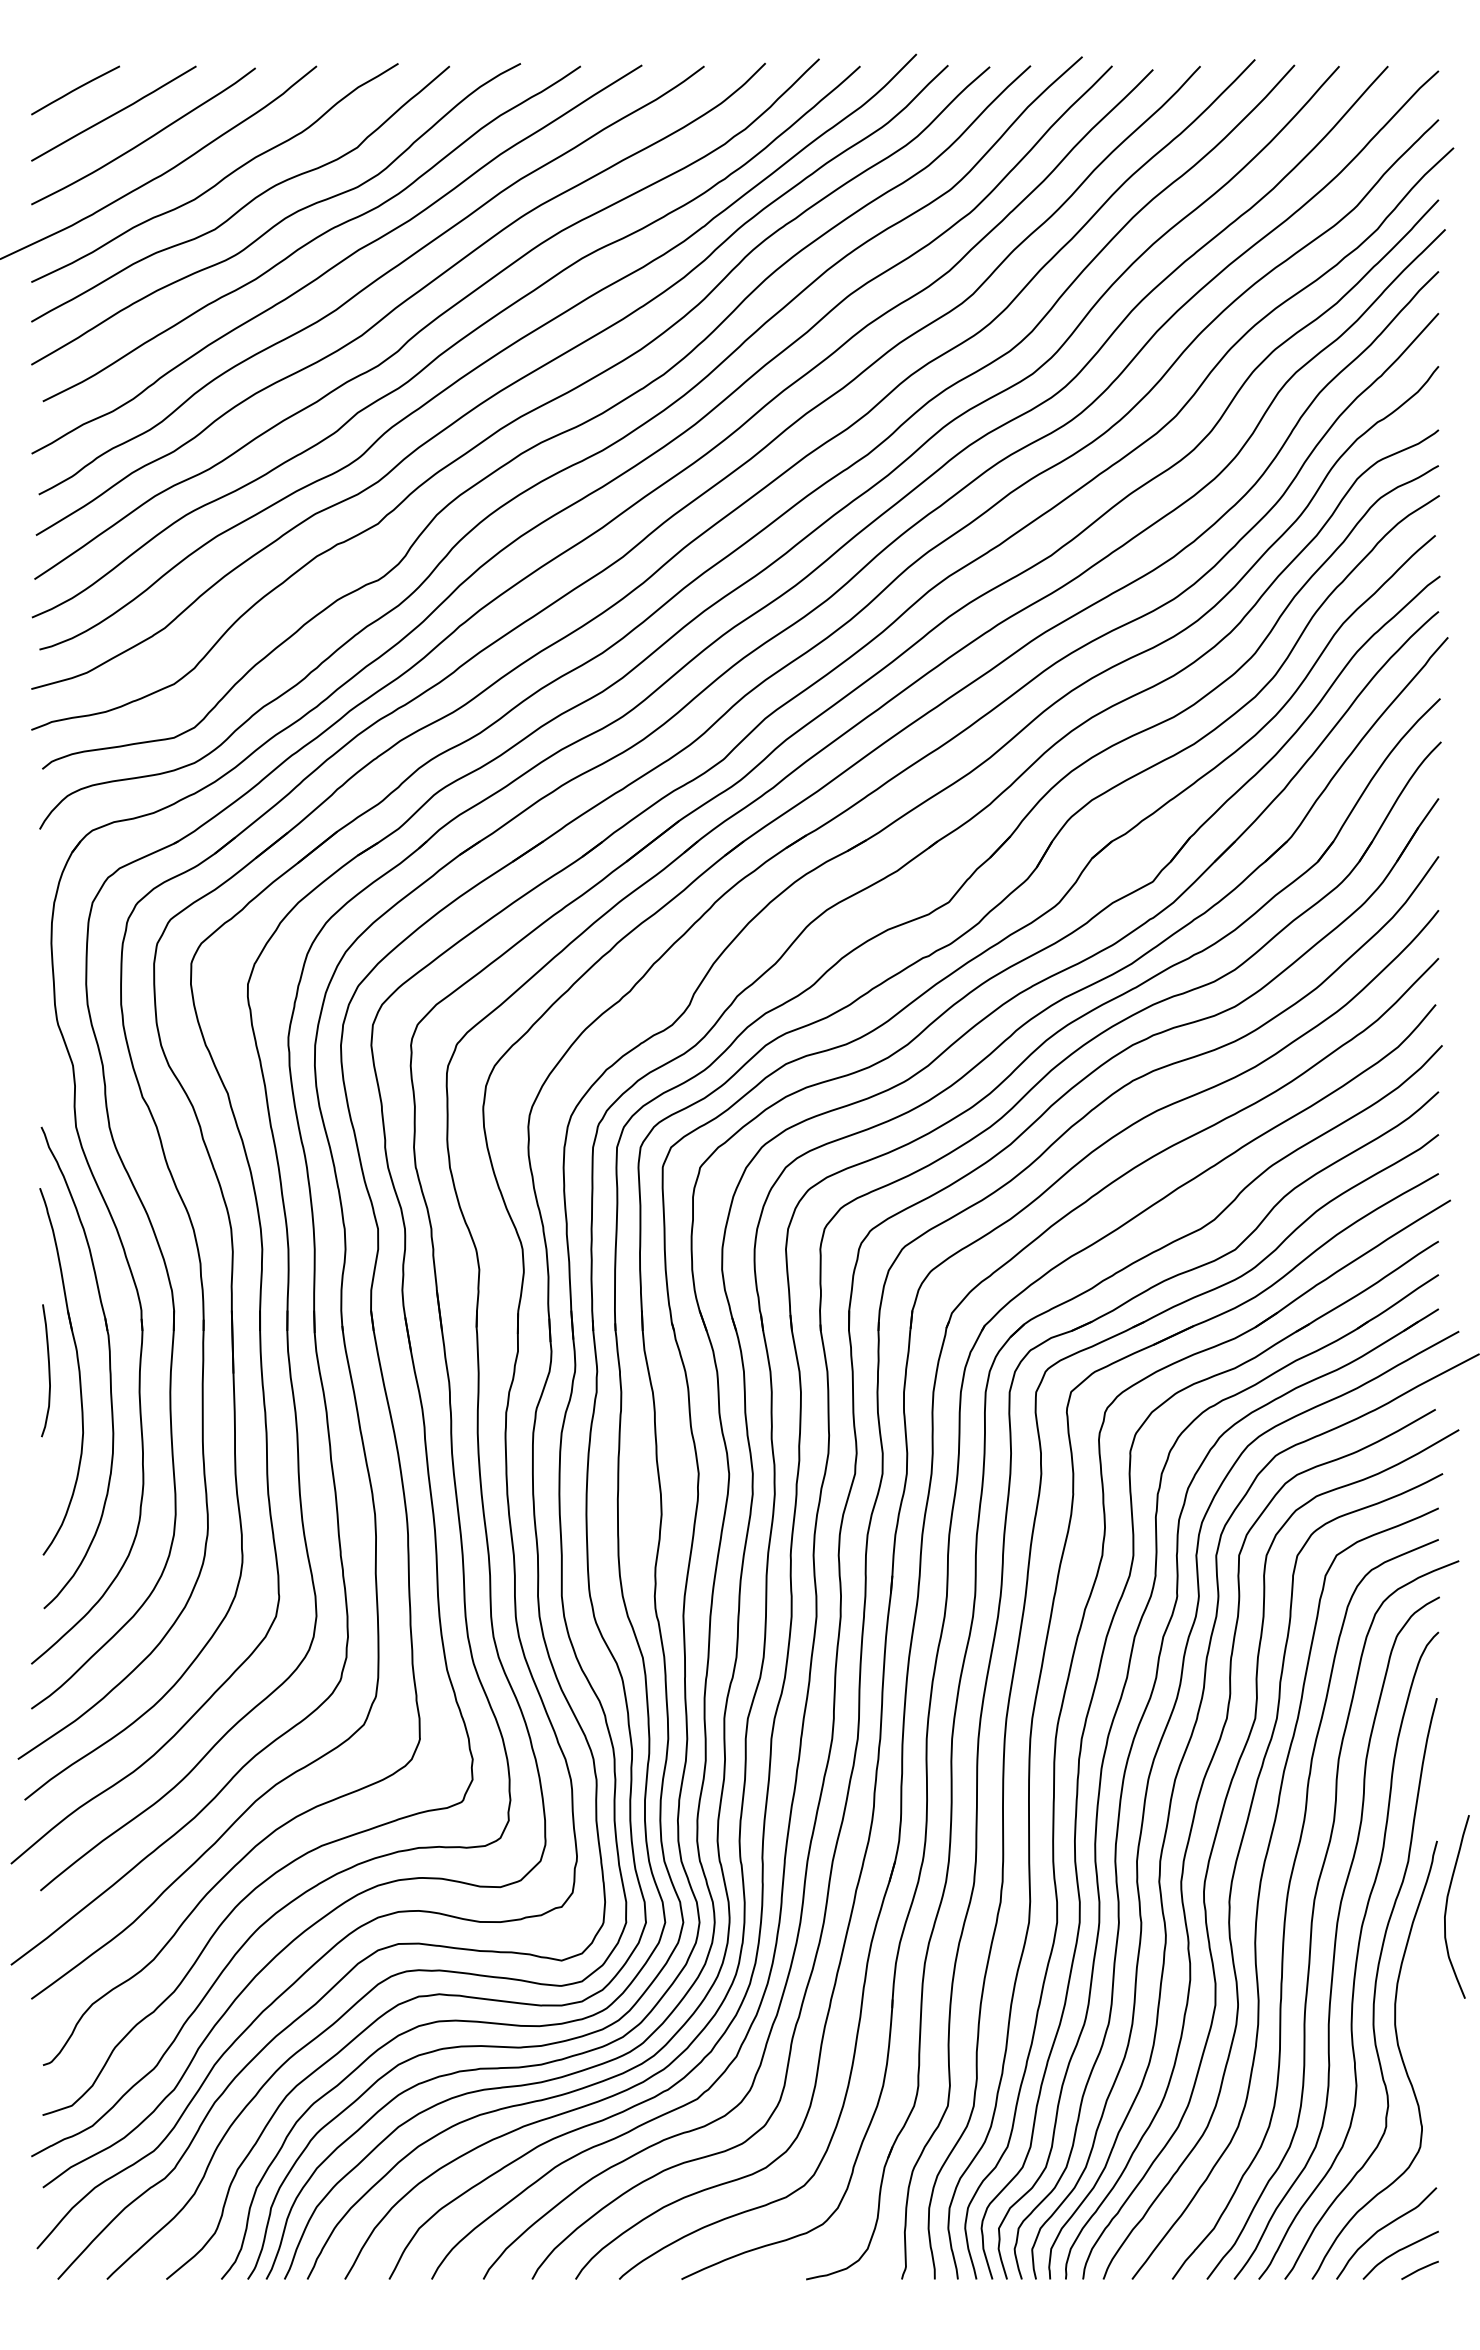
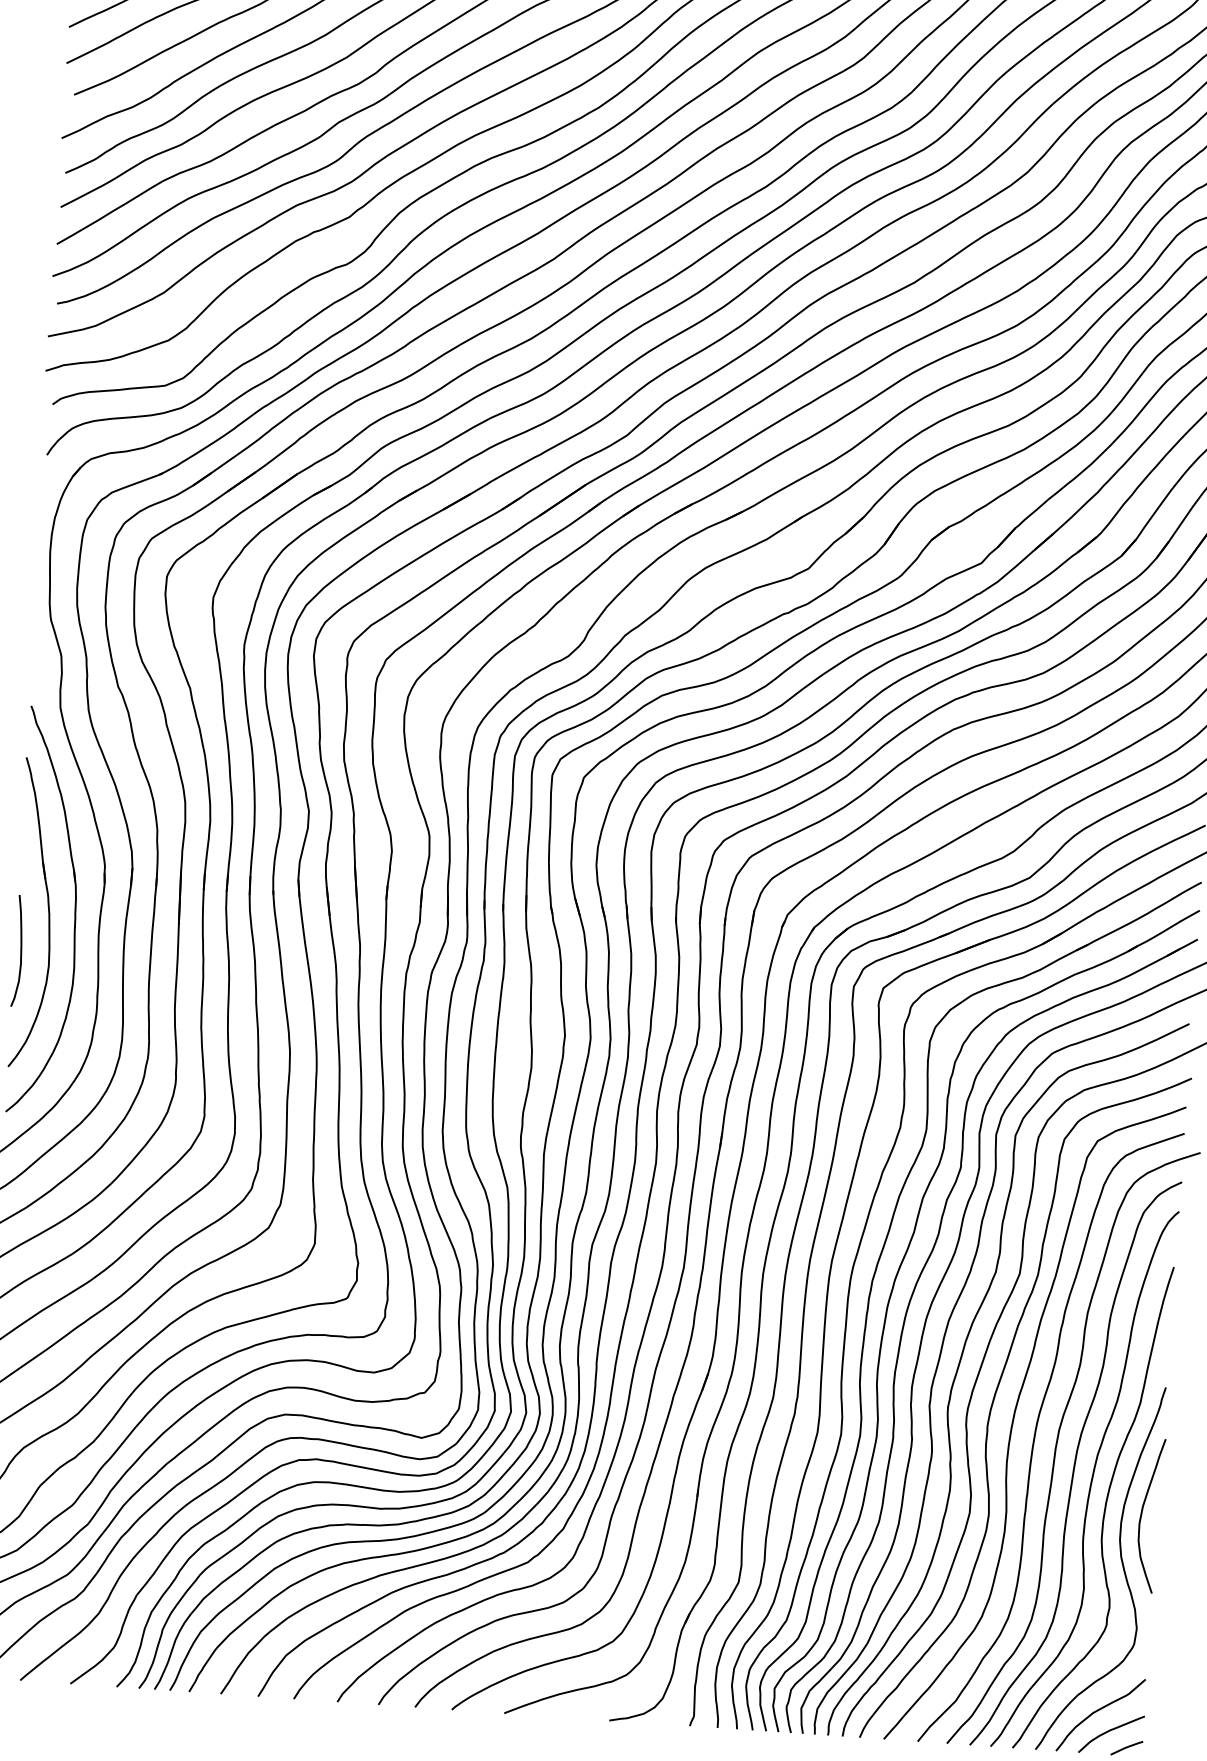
curve: (48, 1370) -> (20, 950), moved
curve: (1447, 1906) -> (1142, 1514), moved

